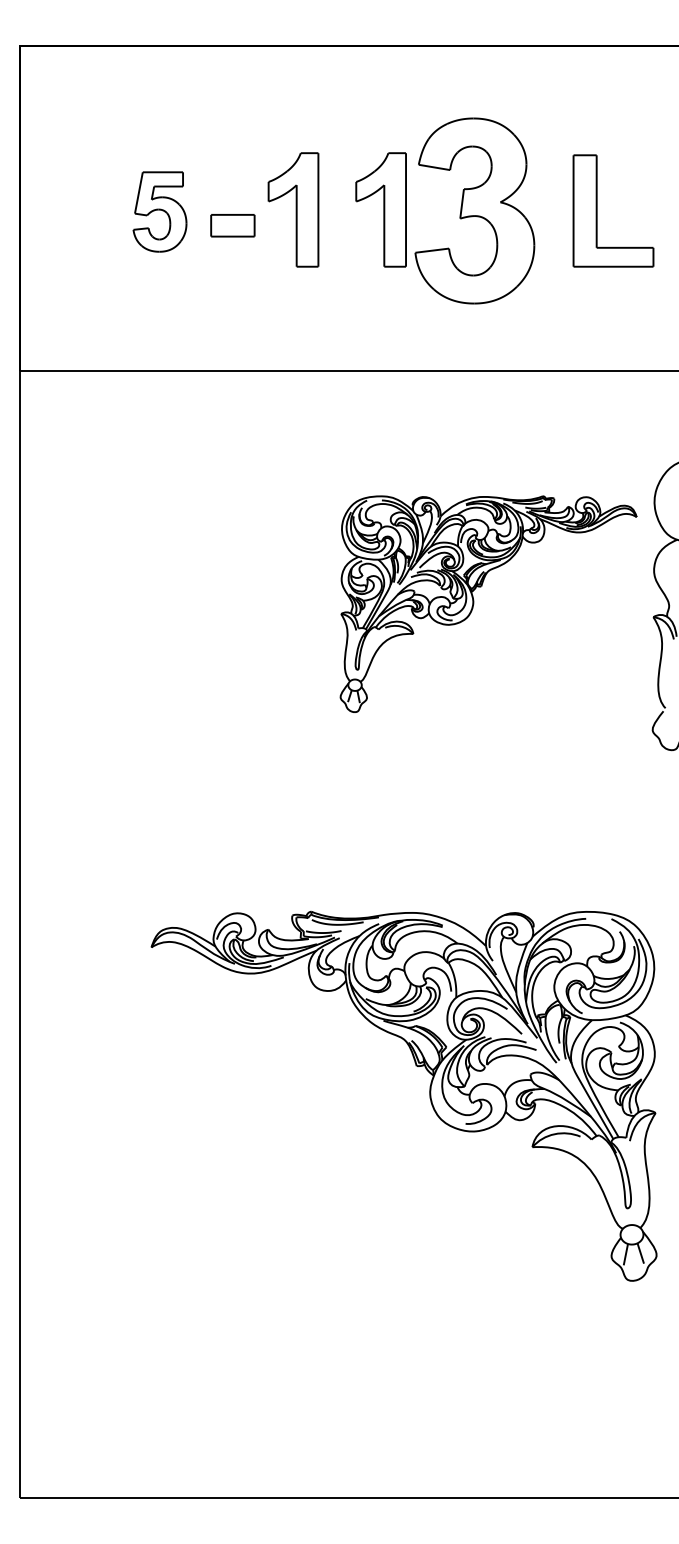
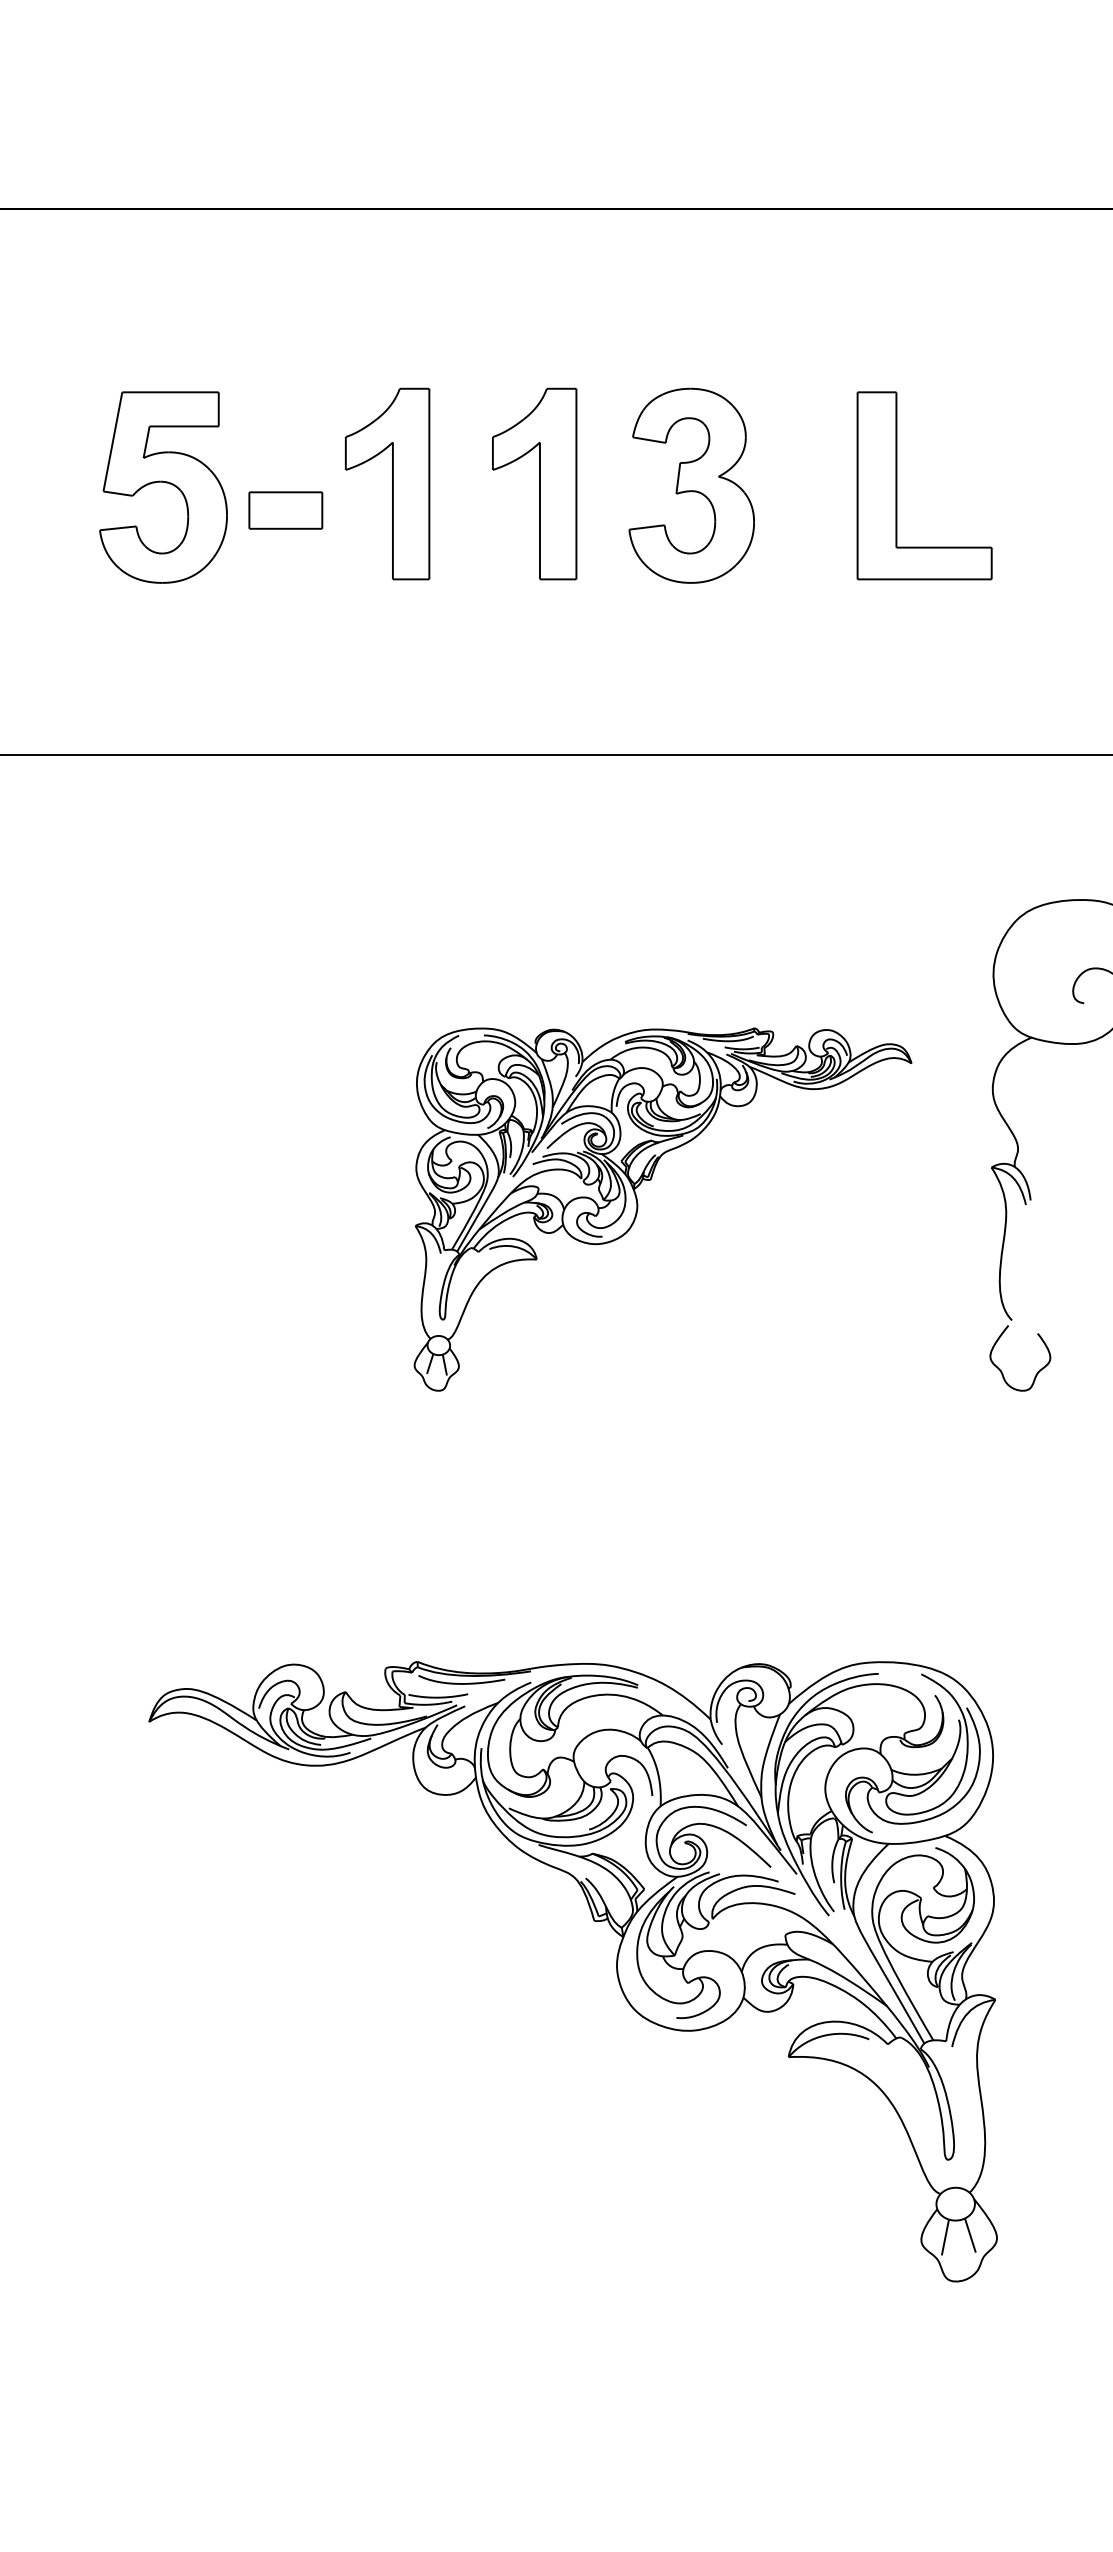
part: (474, 210) -> (691, 484), size x0.62
part: (159, 211) -> (162, 486), size x1.43
part: (474, 603) -> (639, 1208), moved

